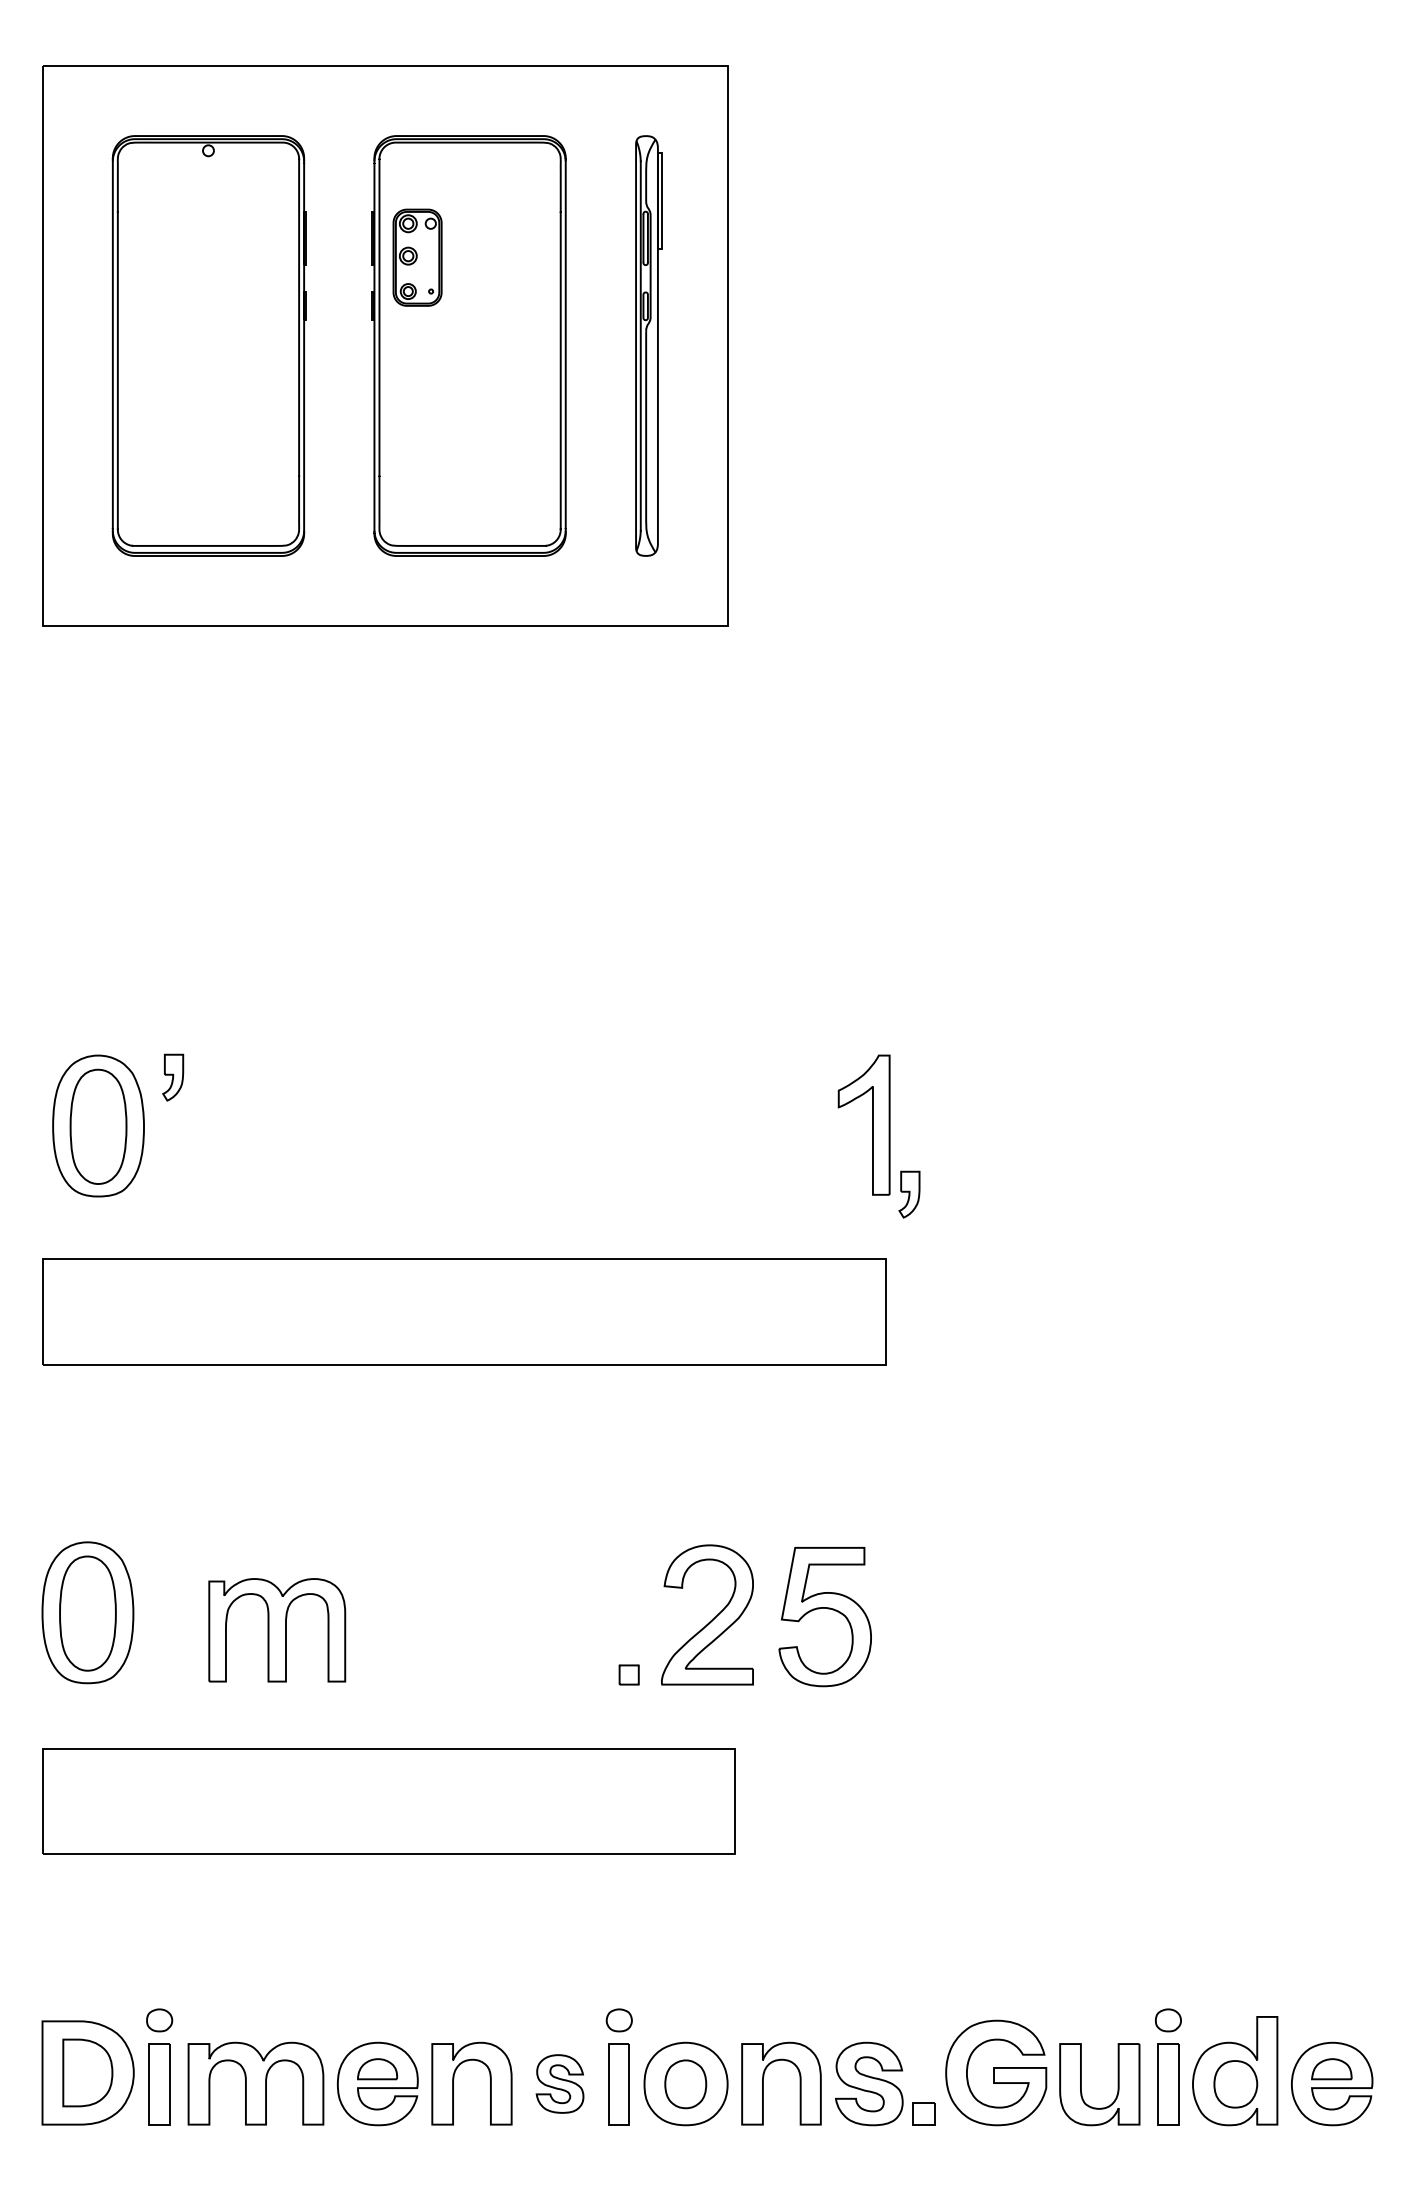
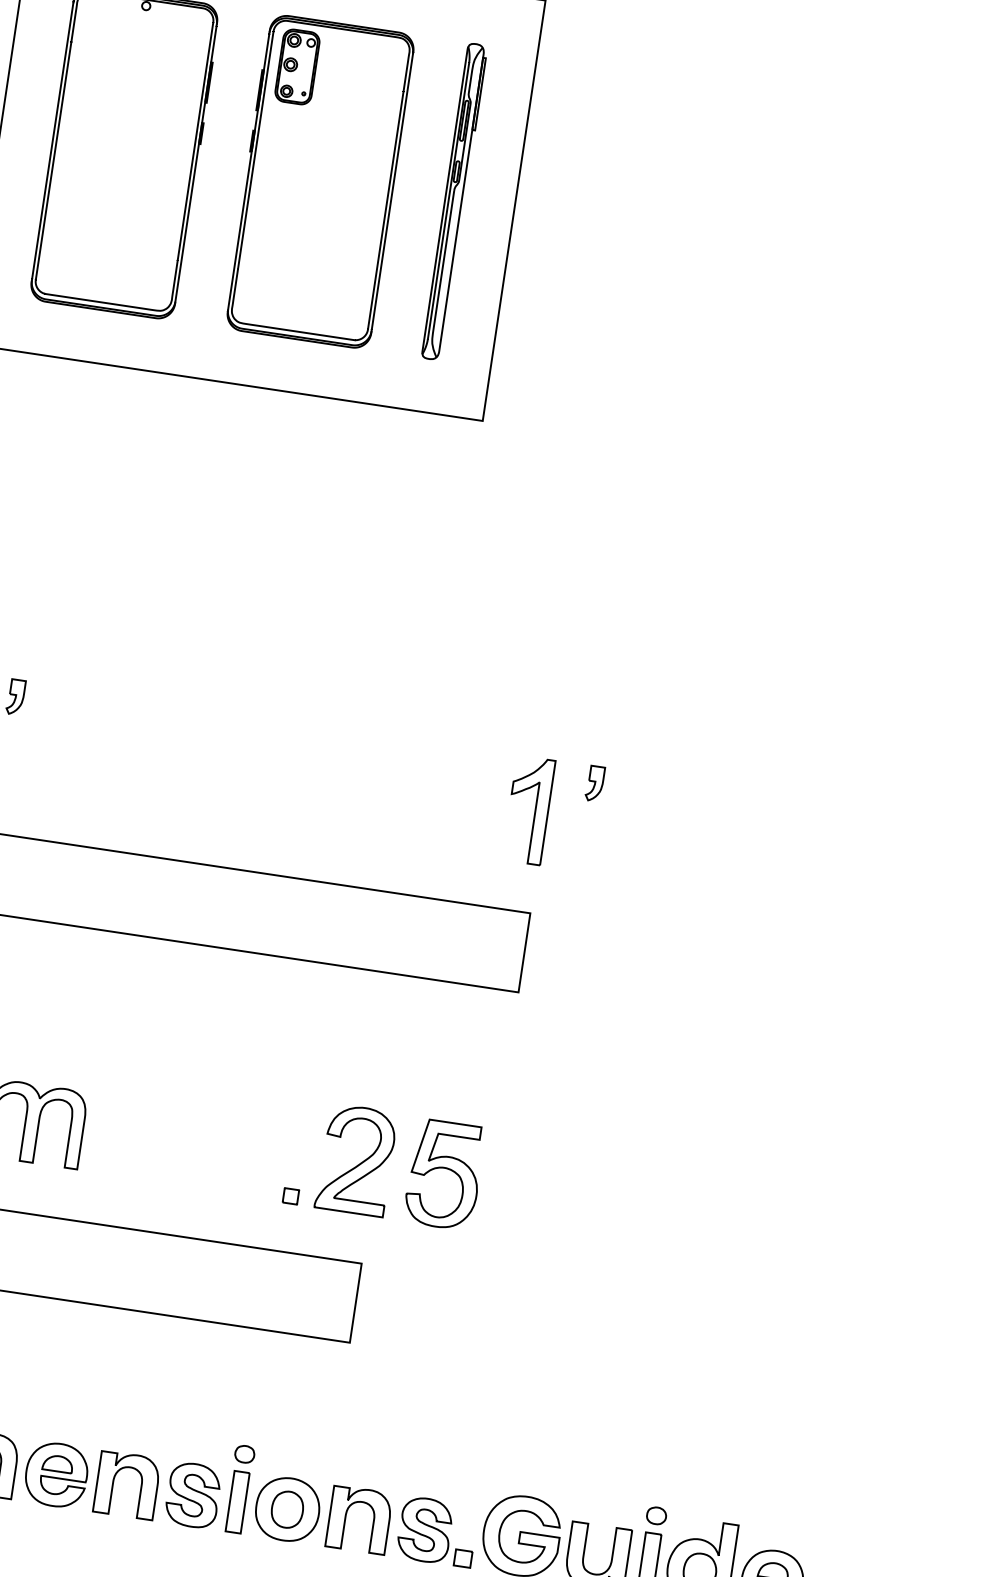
part: (417, 257) -> (297, 66), moved
part: (909, 1194) -> (595, 783), moved
part: (559, 2083) -> (192, 1494), size x1.43

